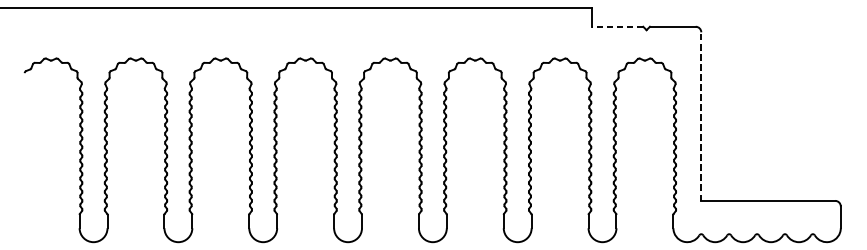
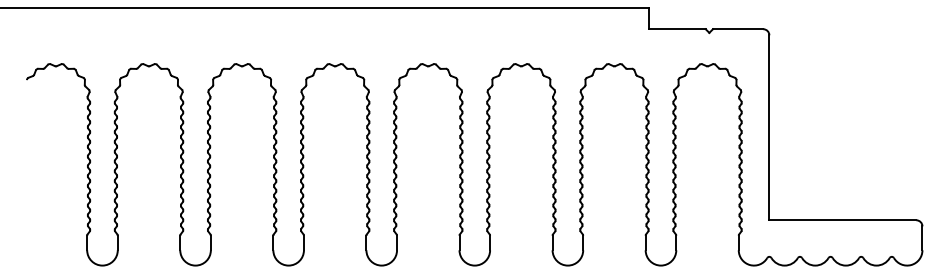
line: (617, 27) -> (677, 29), dashed -> solid
line: (701, 116) -> (769, 127), dashed -> solid

